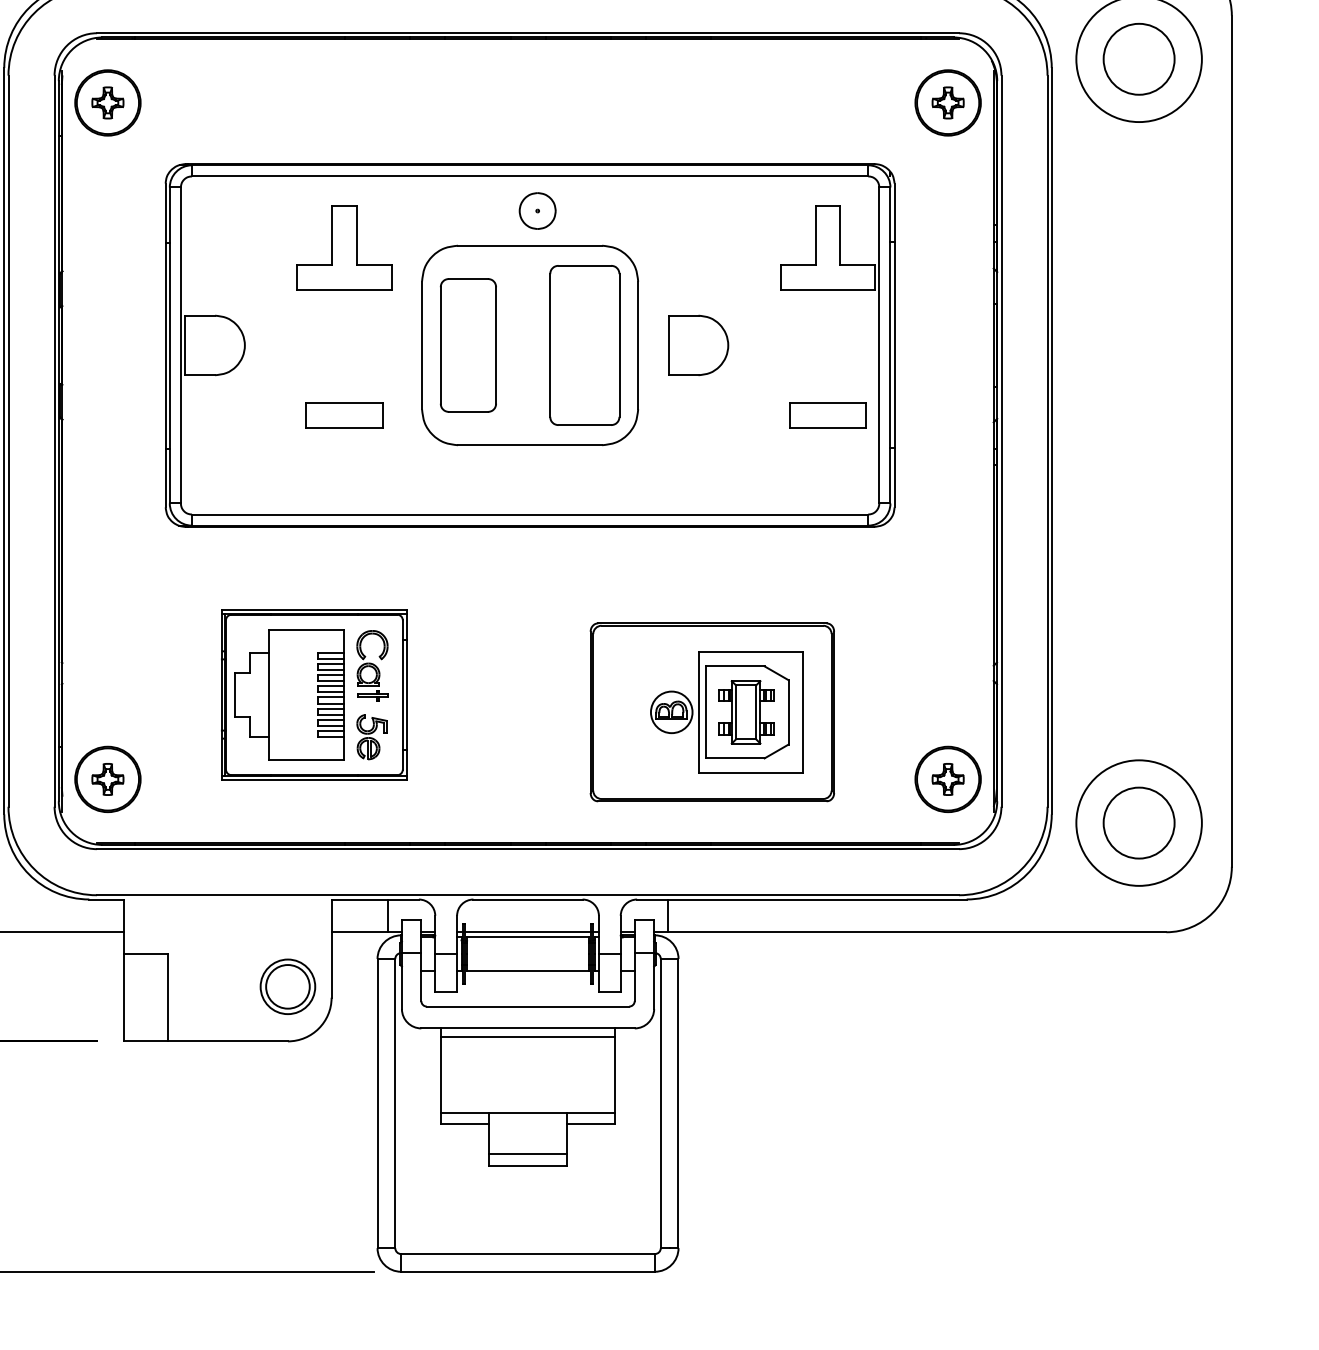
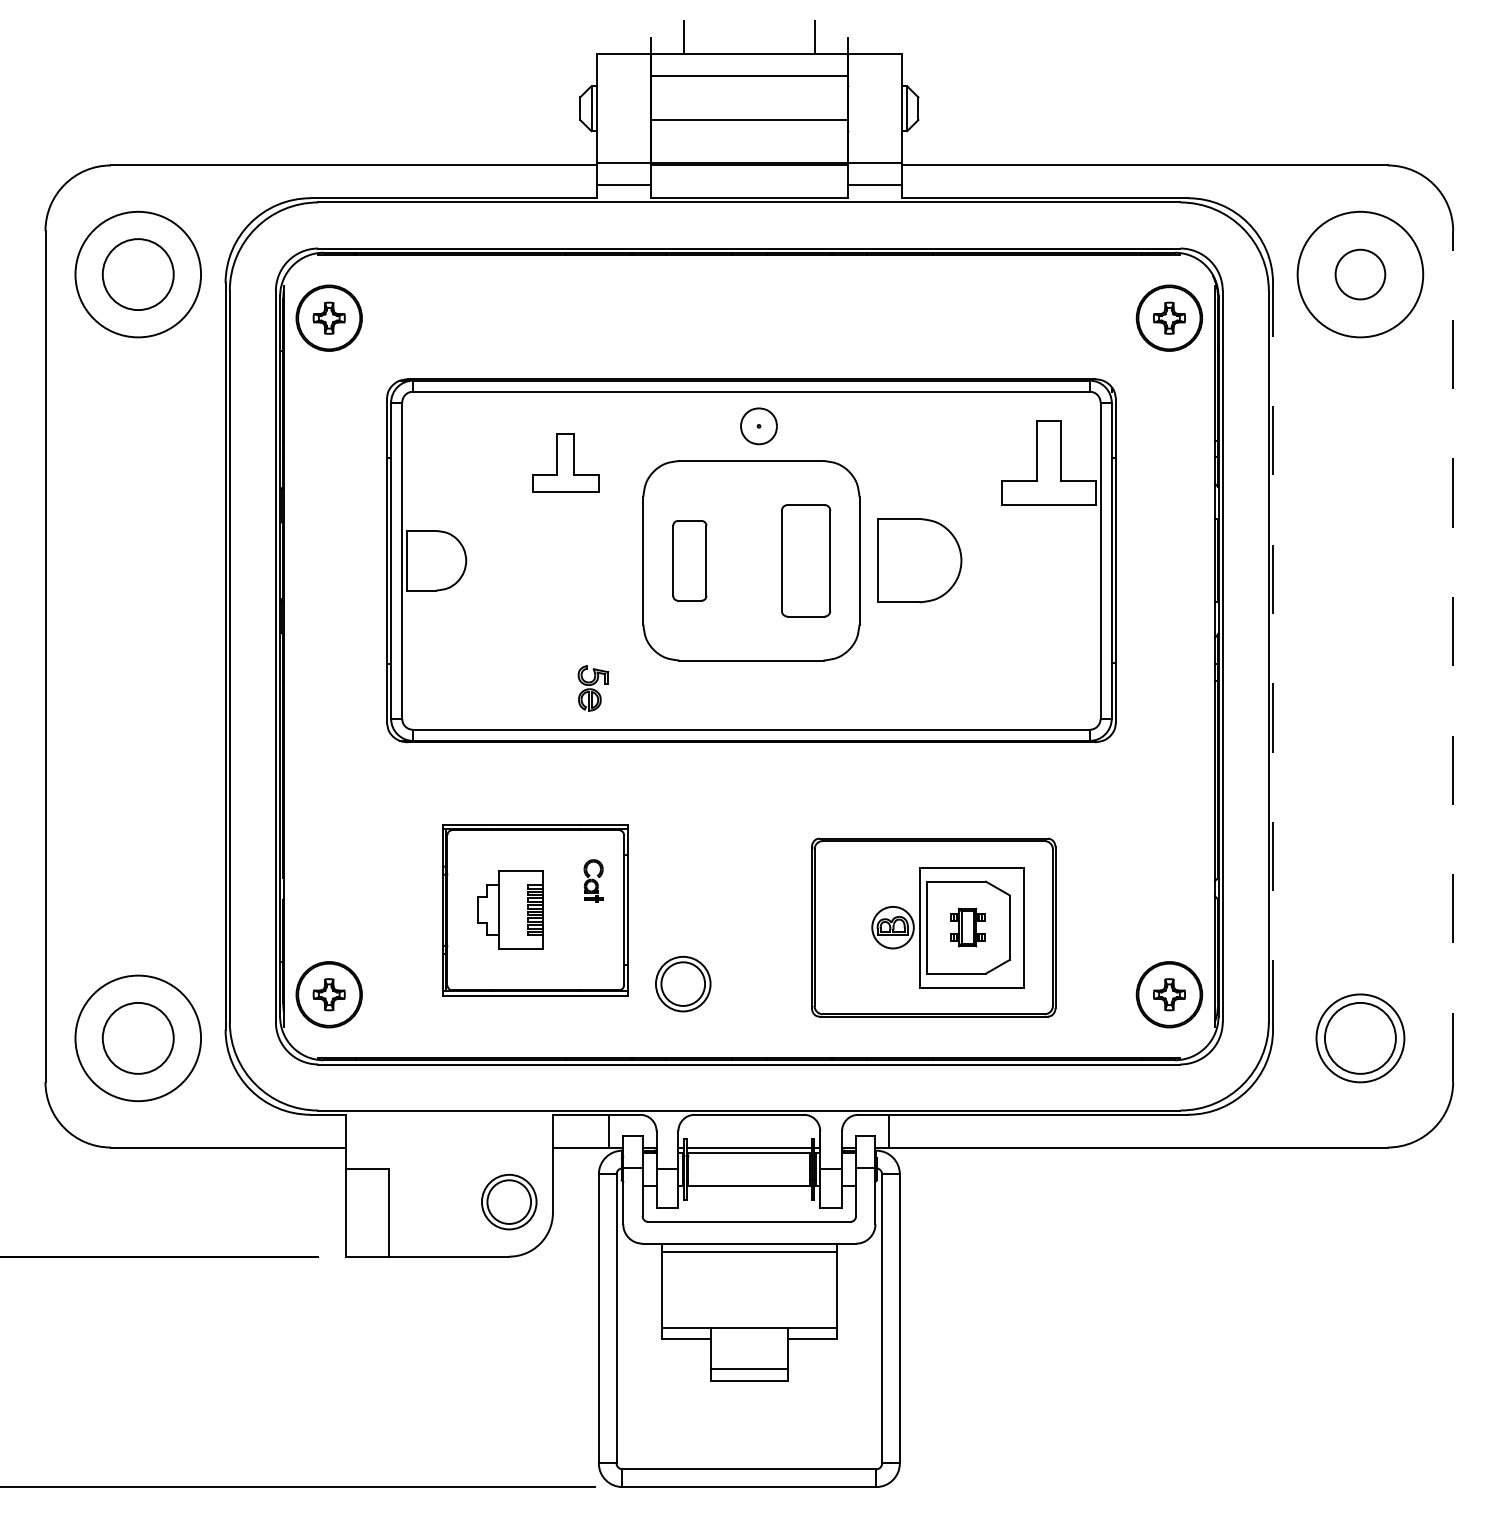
circle: (1138, 59) -> (1359, 274), size x0.7
part: (344, 247) -> (565, 462), size x0.7
part: (468, 345) -> (689, 560), size x0.6
part: (584, 345) -> (805, 560), size x0.7
part: (698, 345) -> (919, 560), size x1.4
part: (344, 415) -> (565, 630), removed
part: (827, 415) -> (1048, 630), removed
line: (1052, 441) -> (1273, 656), solid -> dashed
line: (1232, 441) -> (1453, 656), solid -> dashed
part: (372, 665) -> (593, 880), size x0.6
part: (289, 694) -> (510, 909), size x0.6
part: (746, 712) -> (967, 927), size x0.6
part: (372, 737) -> (593, 688), moved
part: (462, 769) -> (683, 984), added
circle: (1139, 823) -> (1360, 1038), size x0.7

